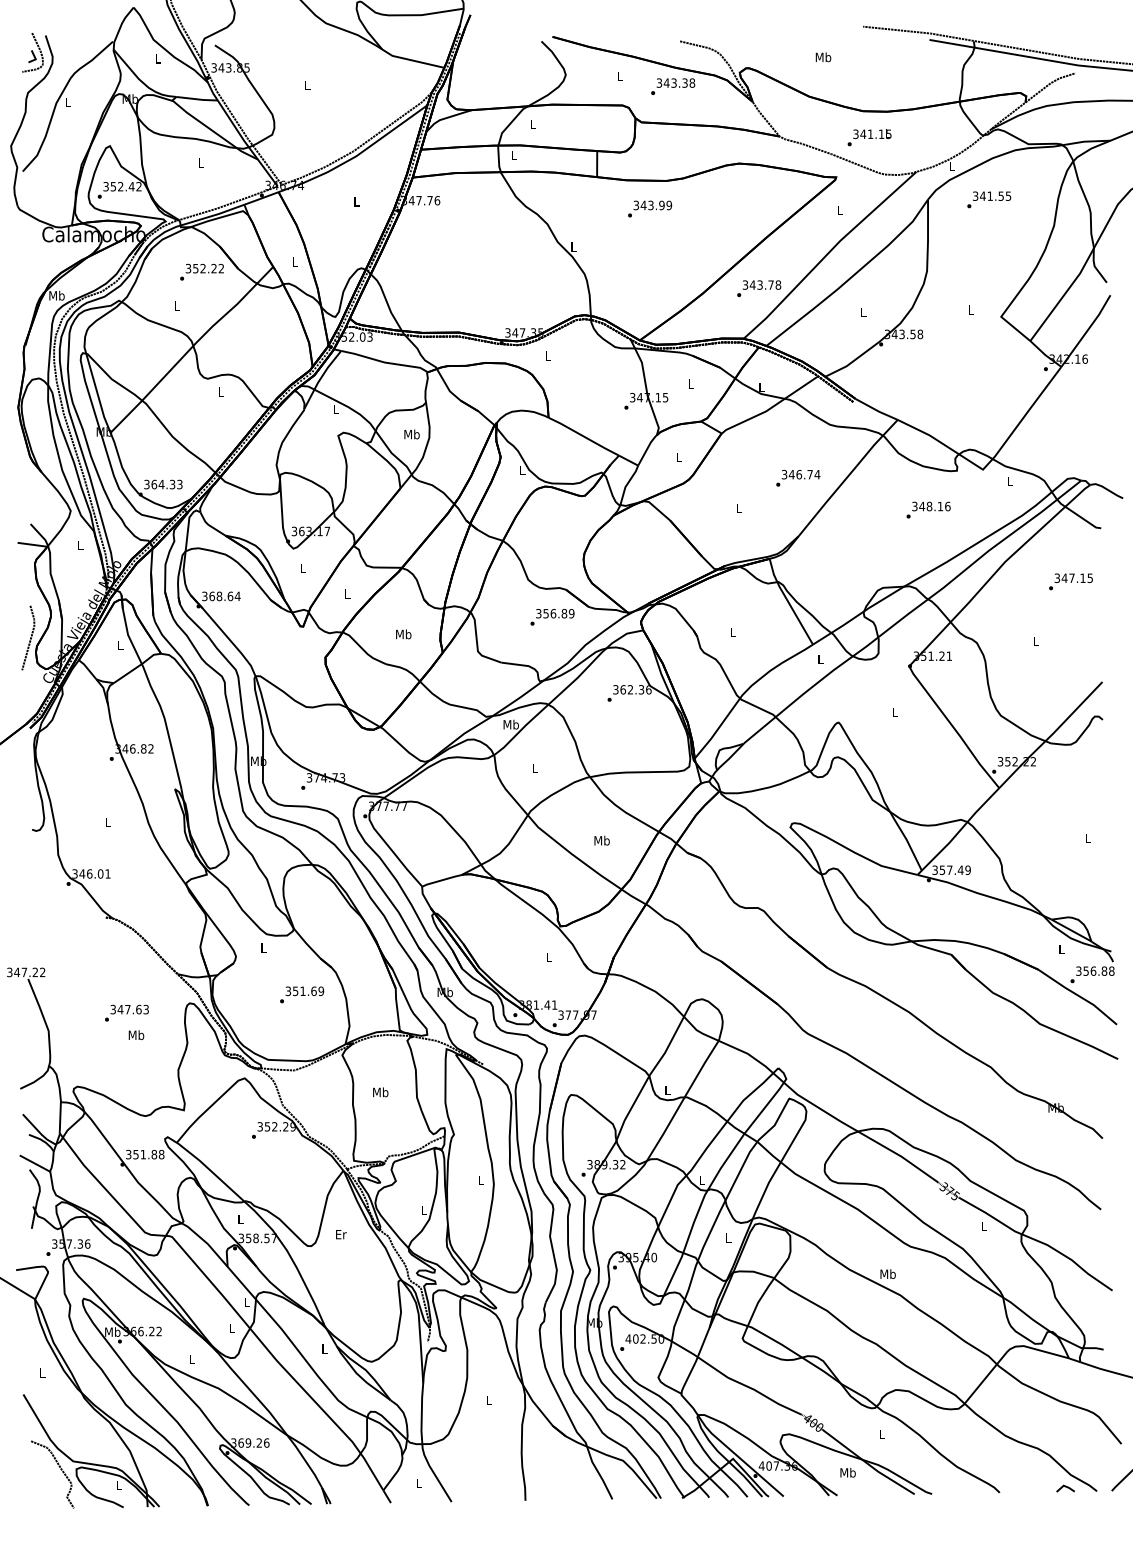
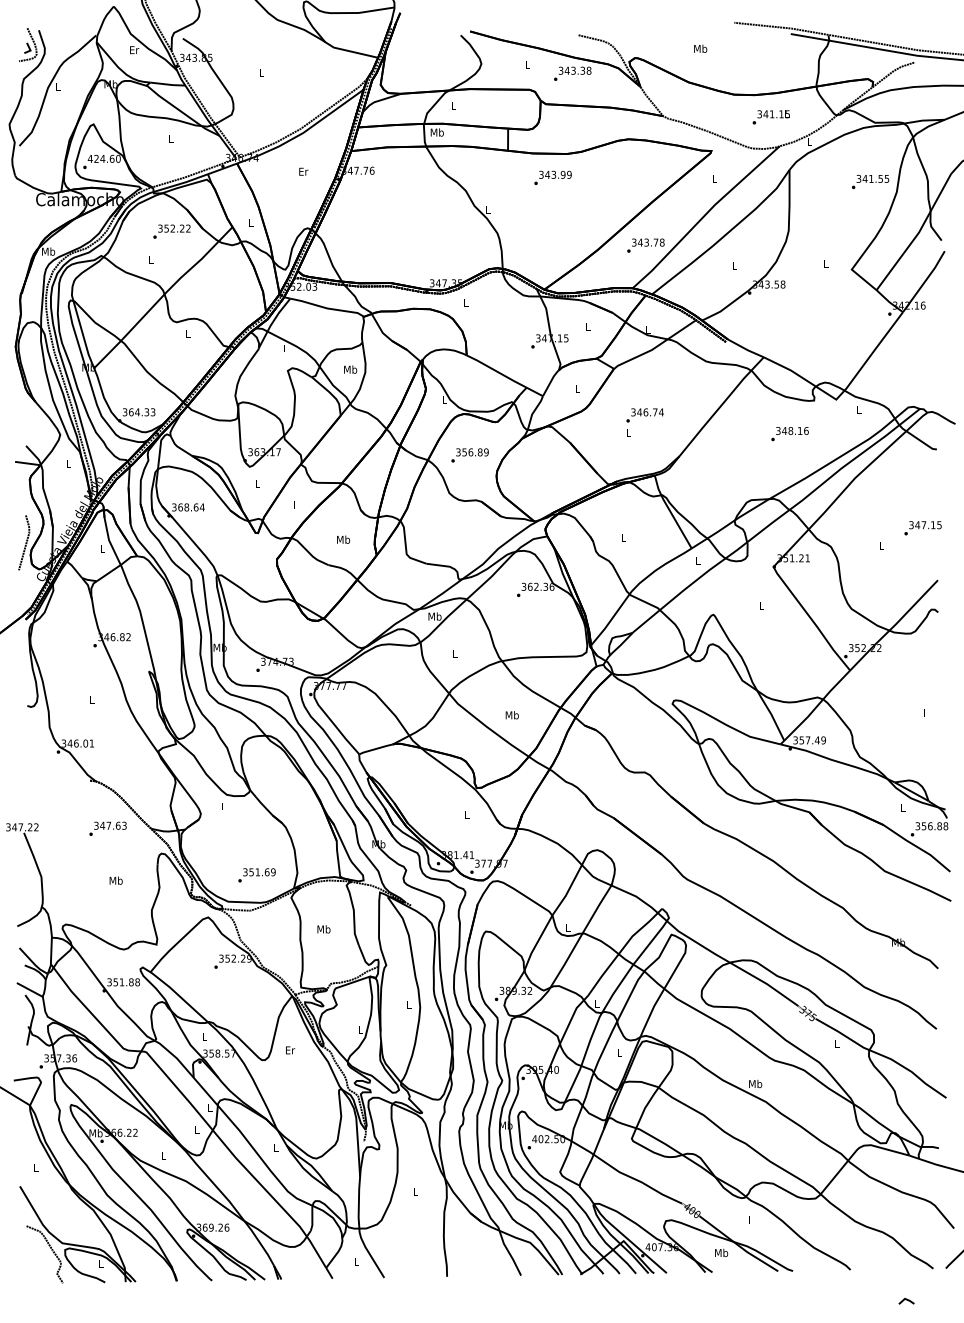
text: (157, 58) -> (134, 49), L -> Er
text: (869, 137) -> (771, 117), moved
text: (513, 155) -> (436, 132), L -> Mb
text: (122, 186) -> (104, 158), 352.42 -> 424.60
text: (989, 199) -> (870, 181), moved
text: (356, 201) -> (303, 171), L -> Er
text: (798, 478) -> (645, 415), moved
text: (1070, 581) -> (922, 527), moved
text: (552, 617) -> (470, 455), moved
text: (302, 994) -> (257, 875), moved
text: (126, 1012) -> (107, 828), moved
line: (1065, 1487) -> (906, 1300), moved

